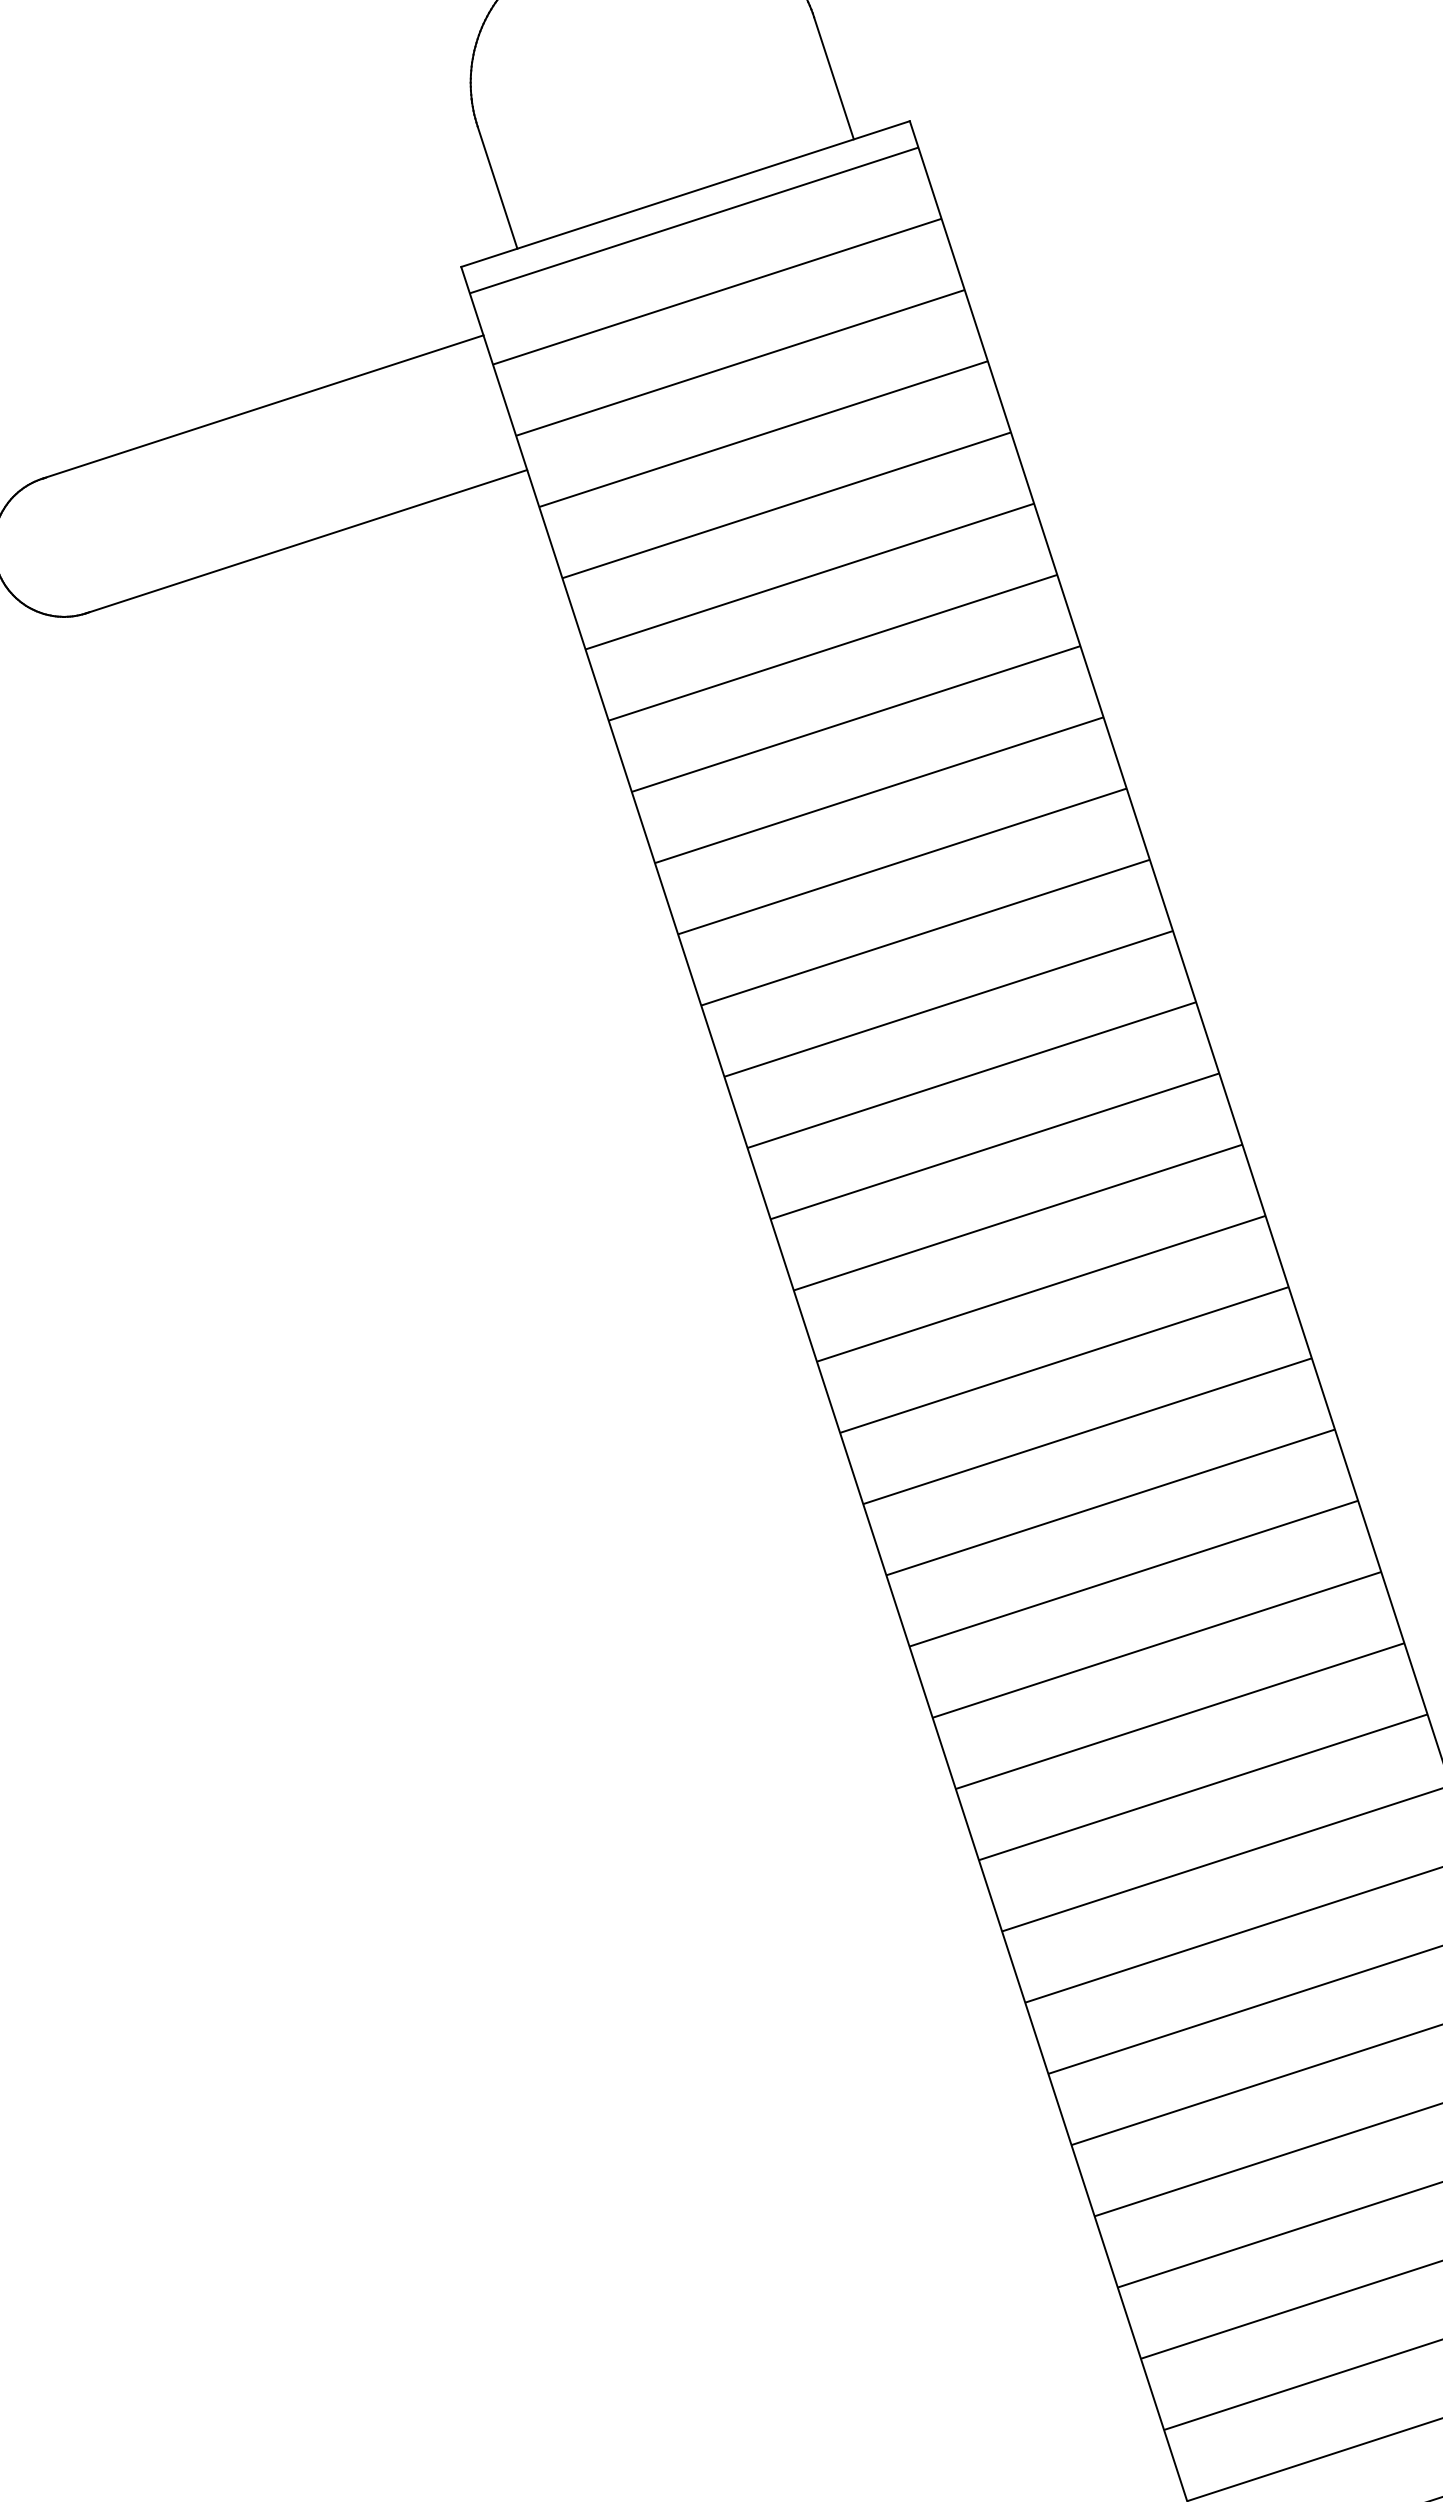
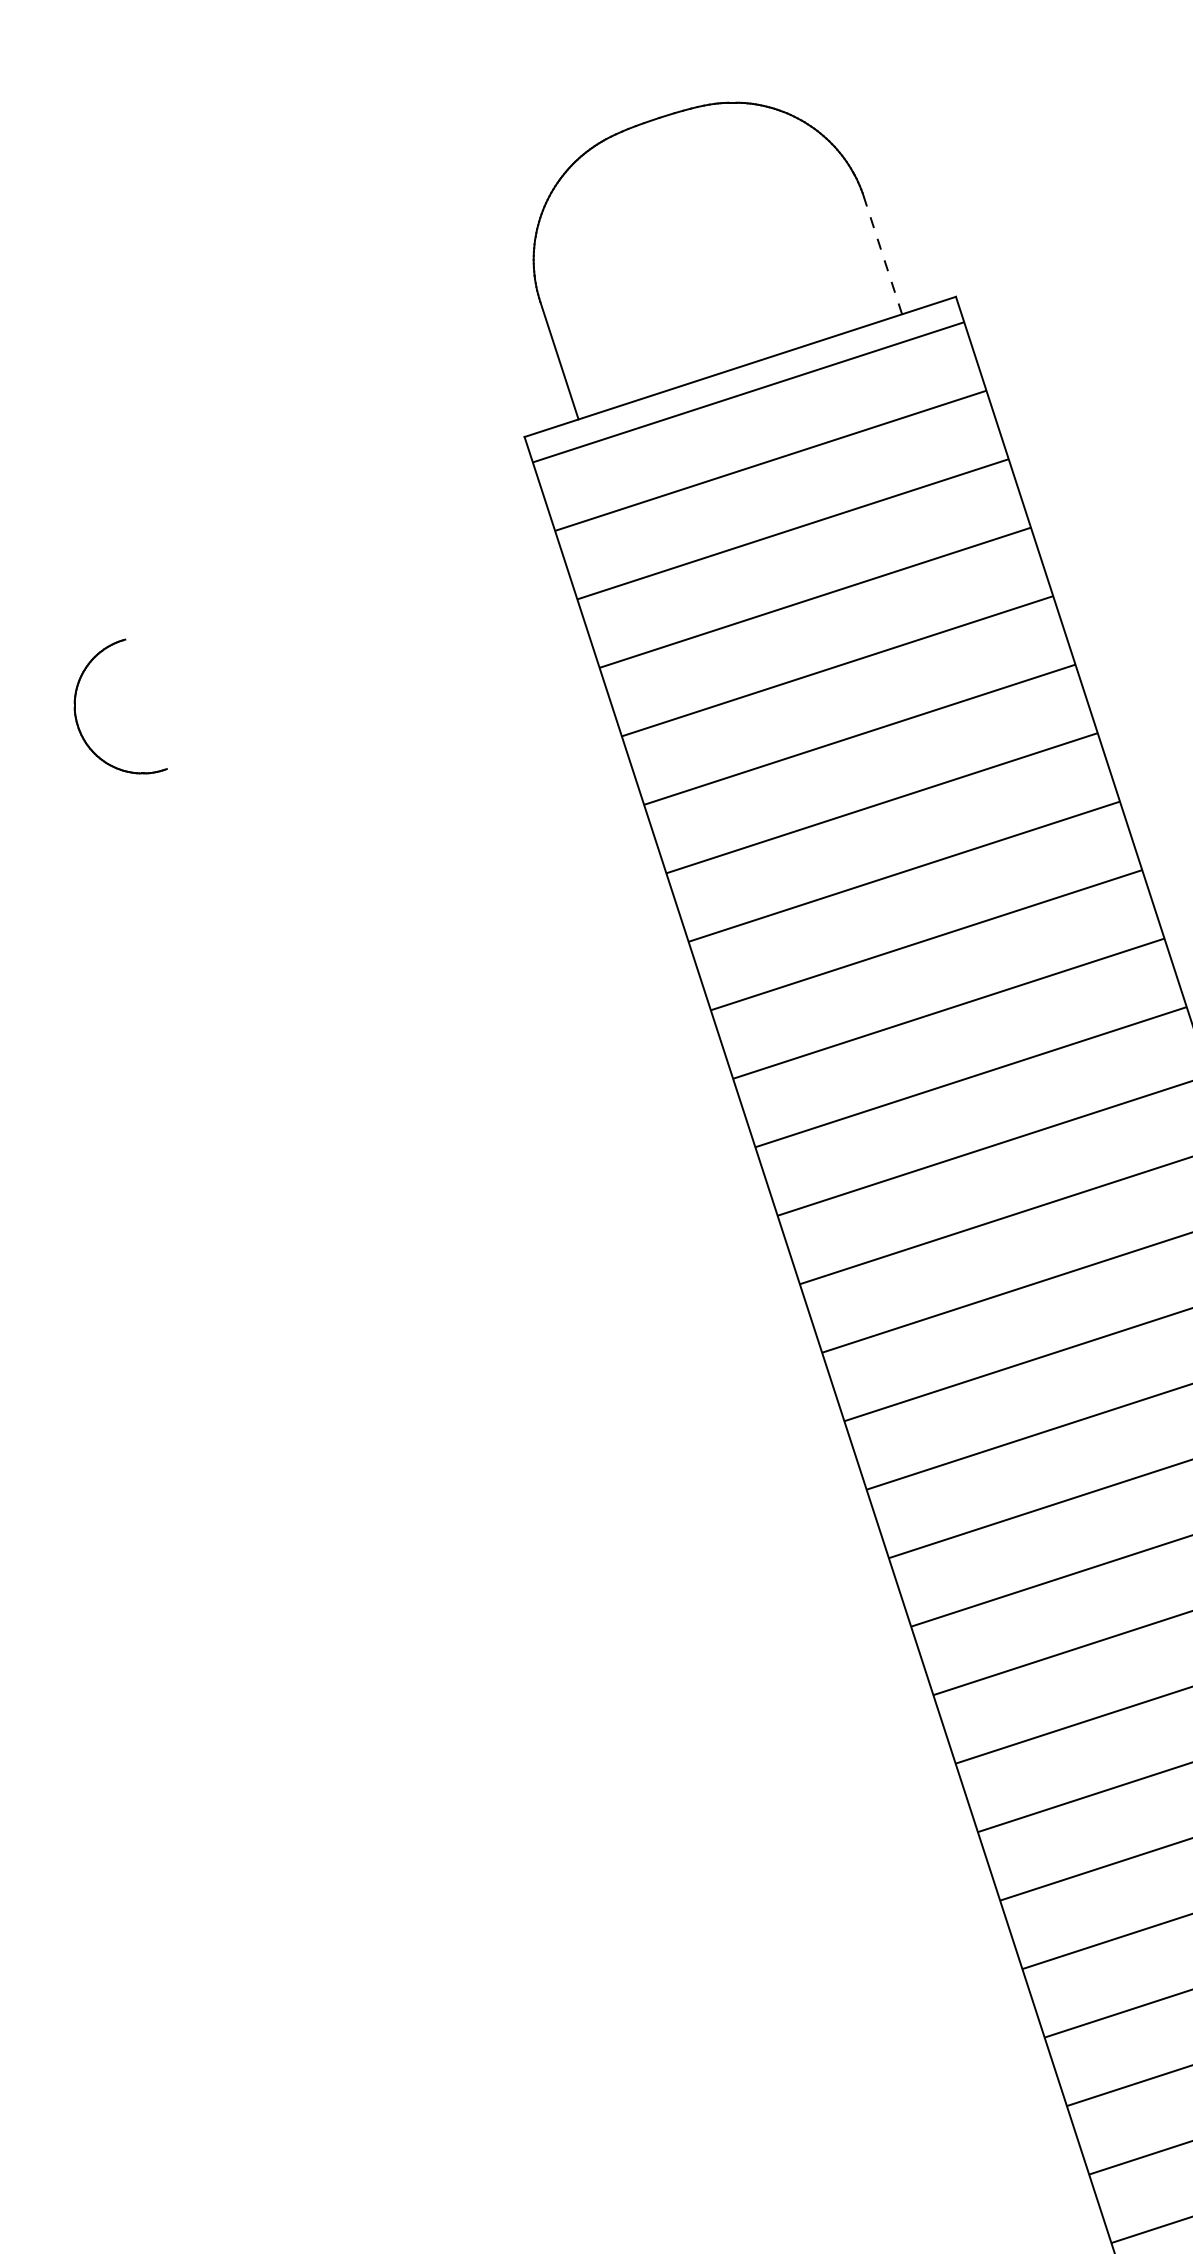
line: (833, 77) -> (882, 254), solid -> dashed
line: (262, 406) -> (333, 571), removed
line: (306, 541) -> (375, 701), removed

